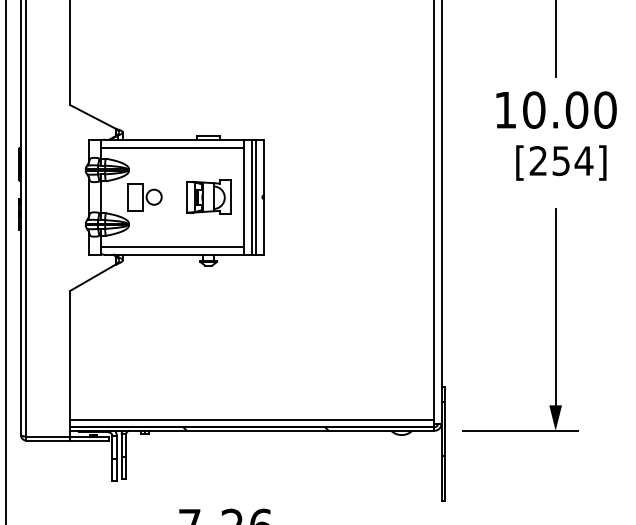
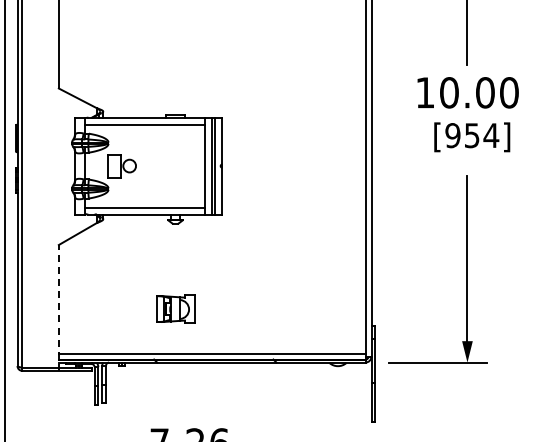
text: (537, 160) -> (452, 135), [254] -> [954]
part: (208, 196) -> (175, 308), moved
line: (69, 365) -> (58, 307), solid -> dashed

